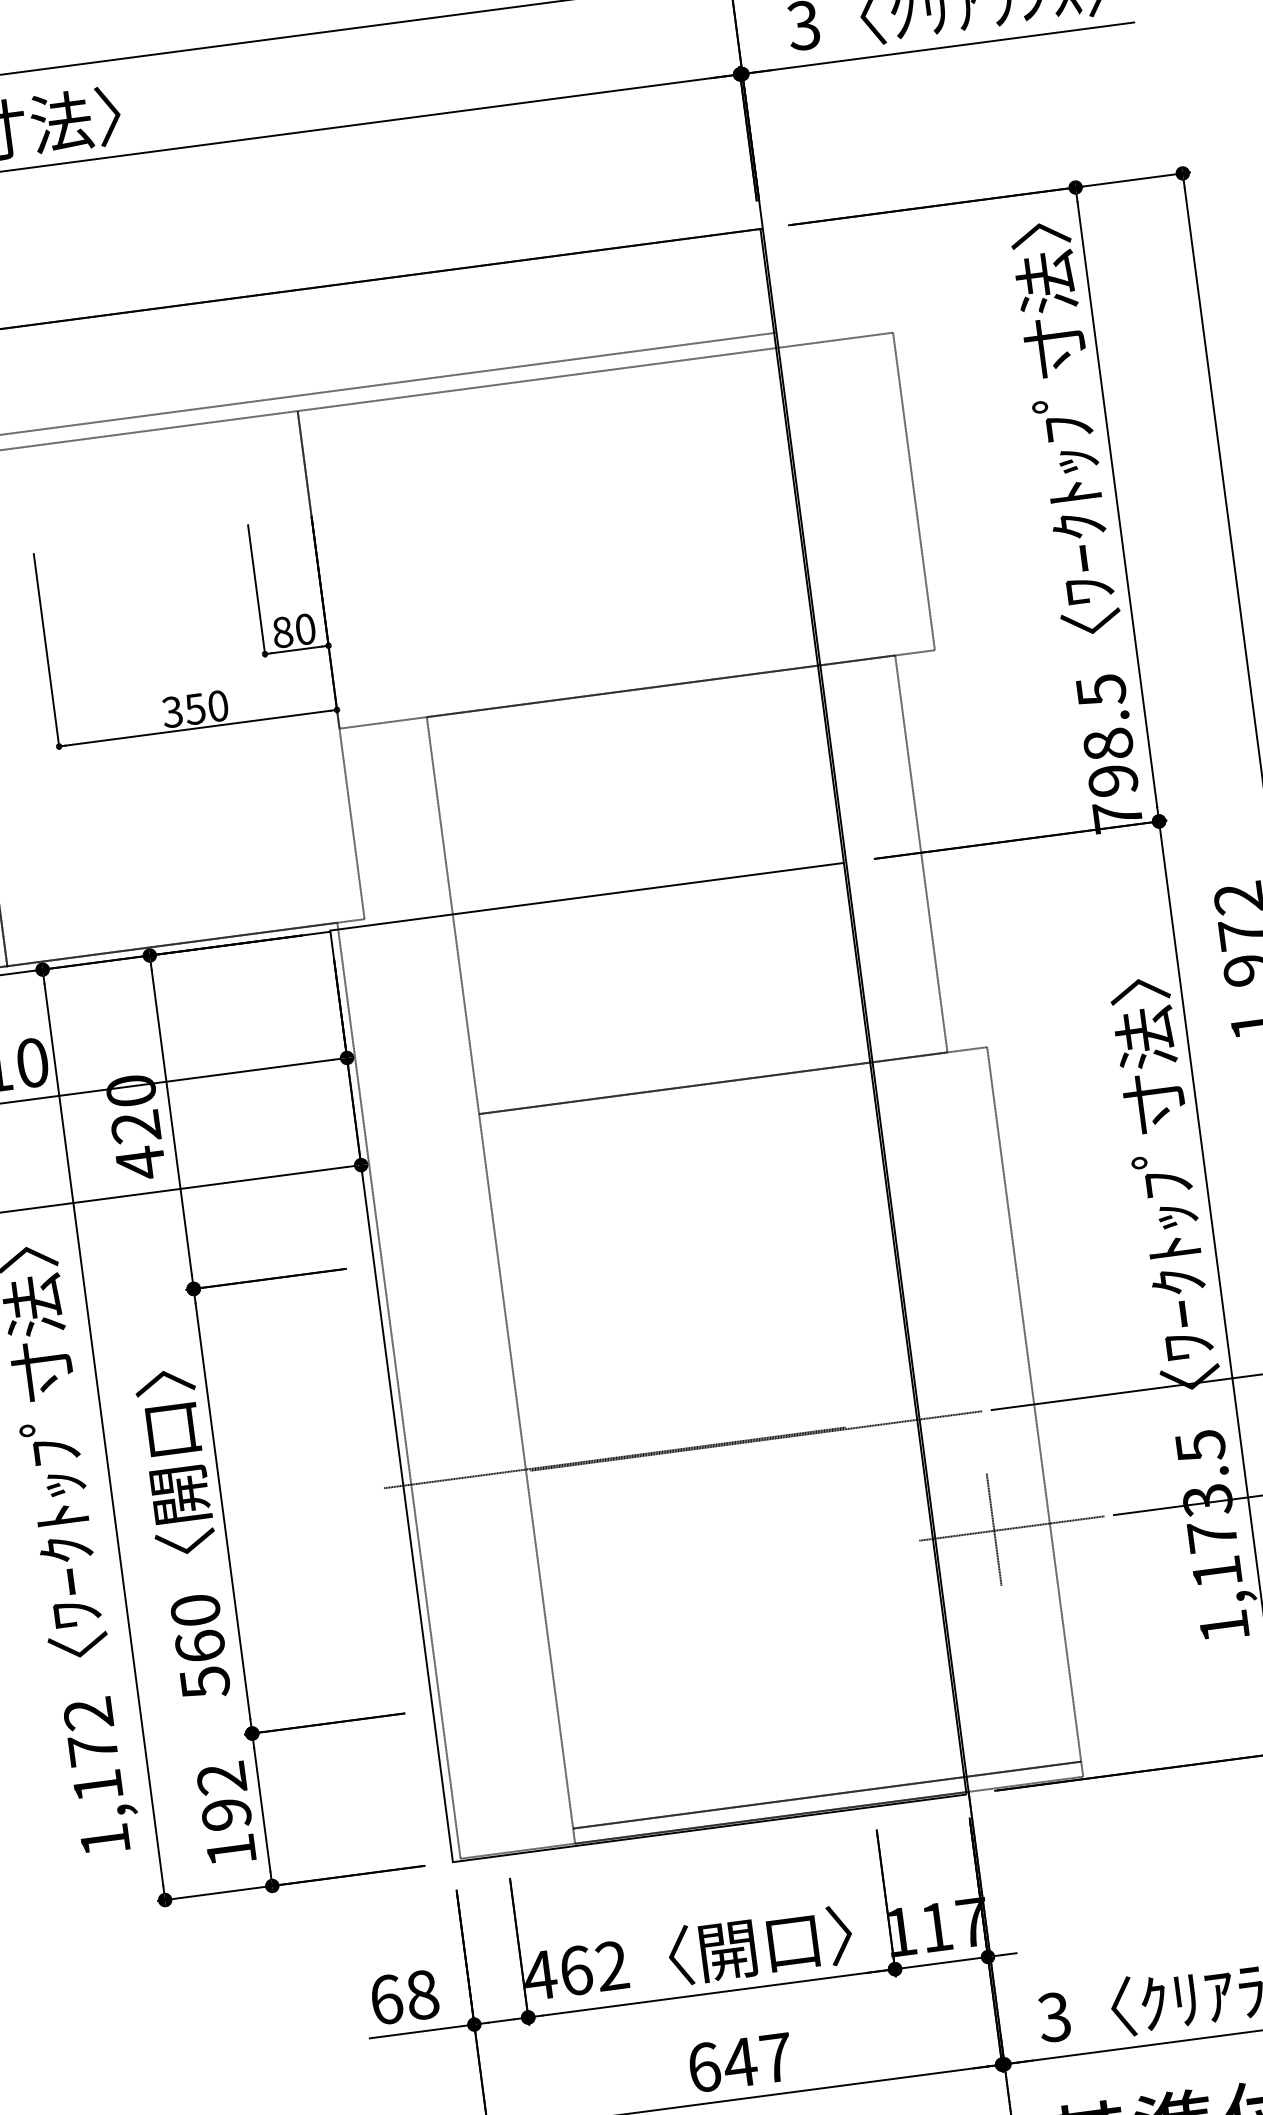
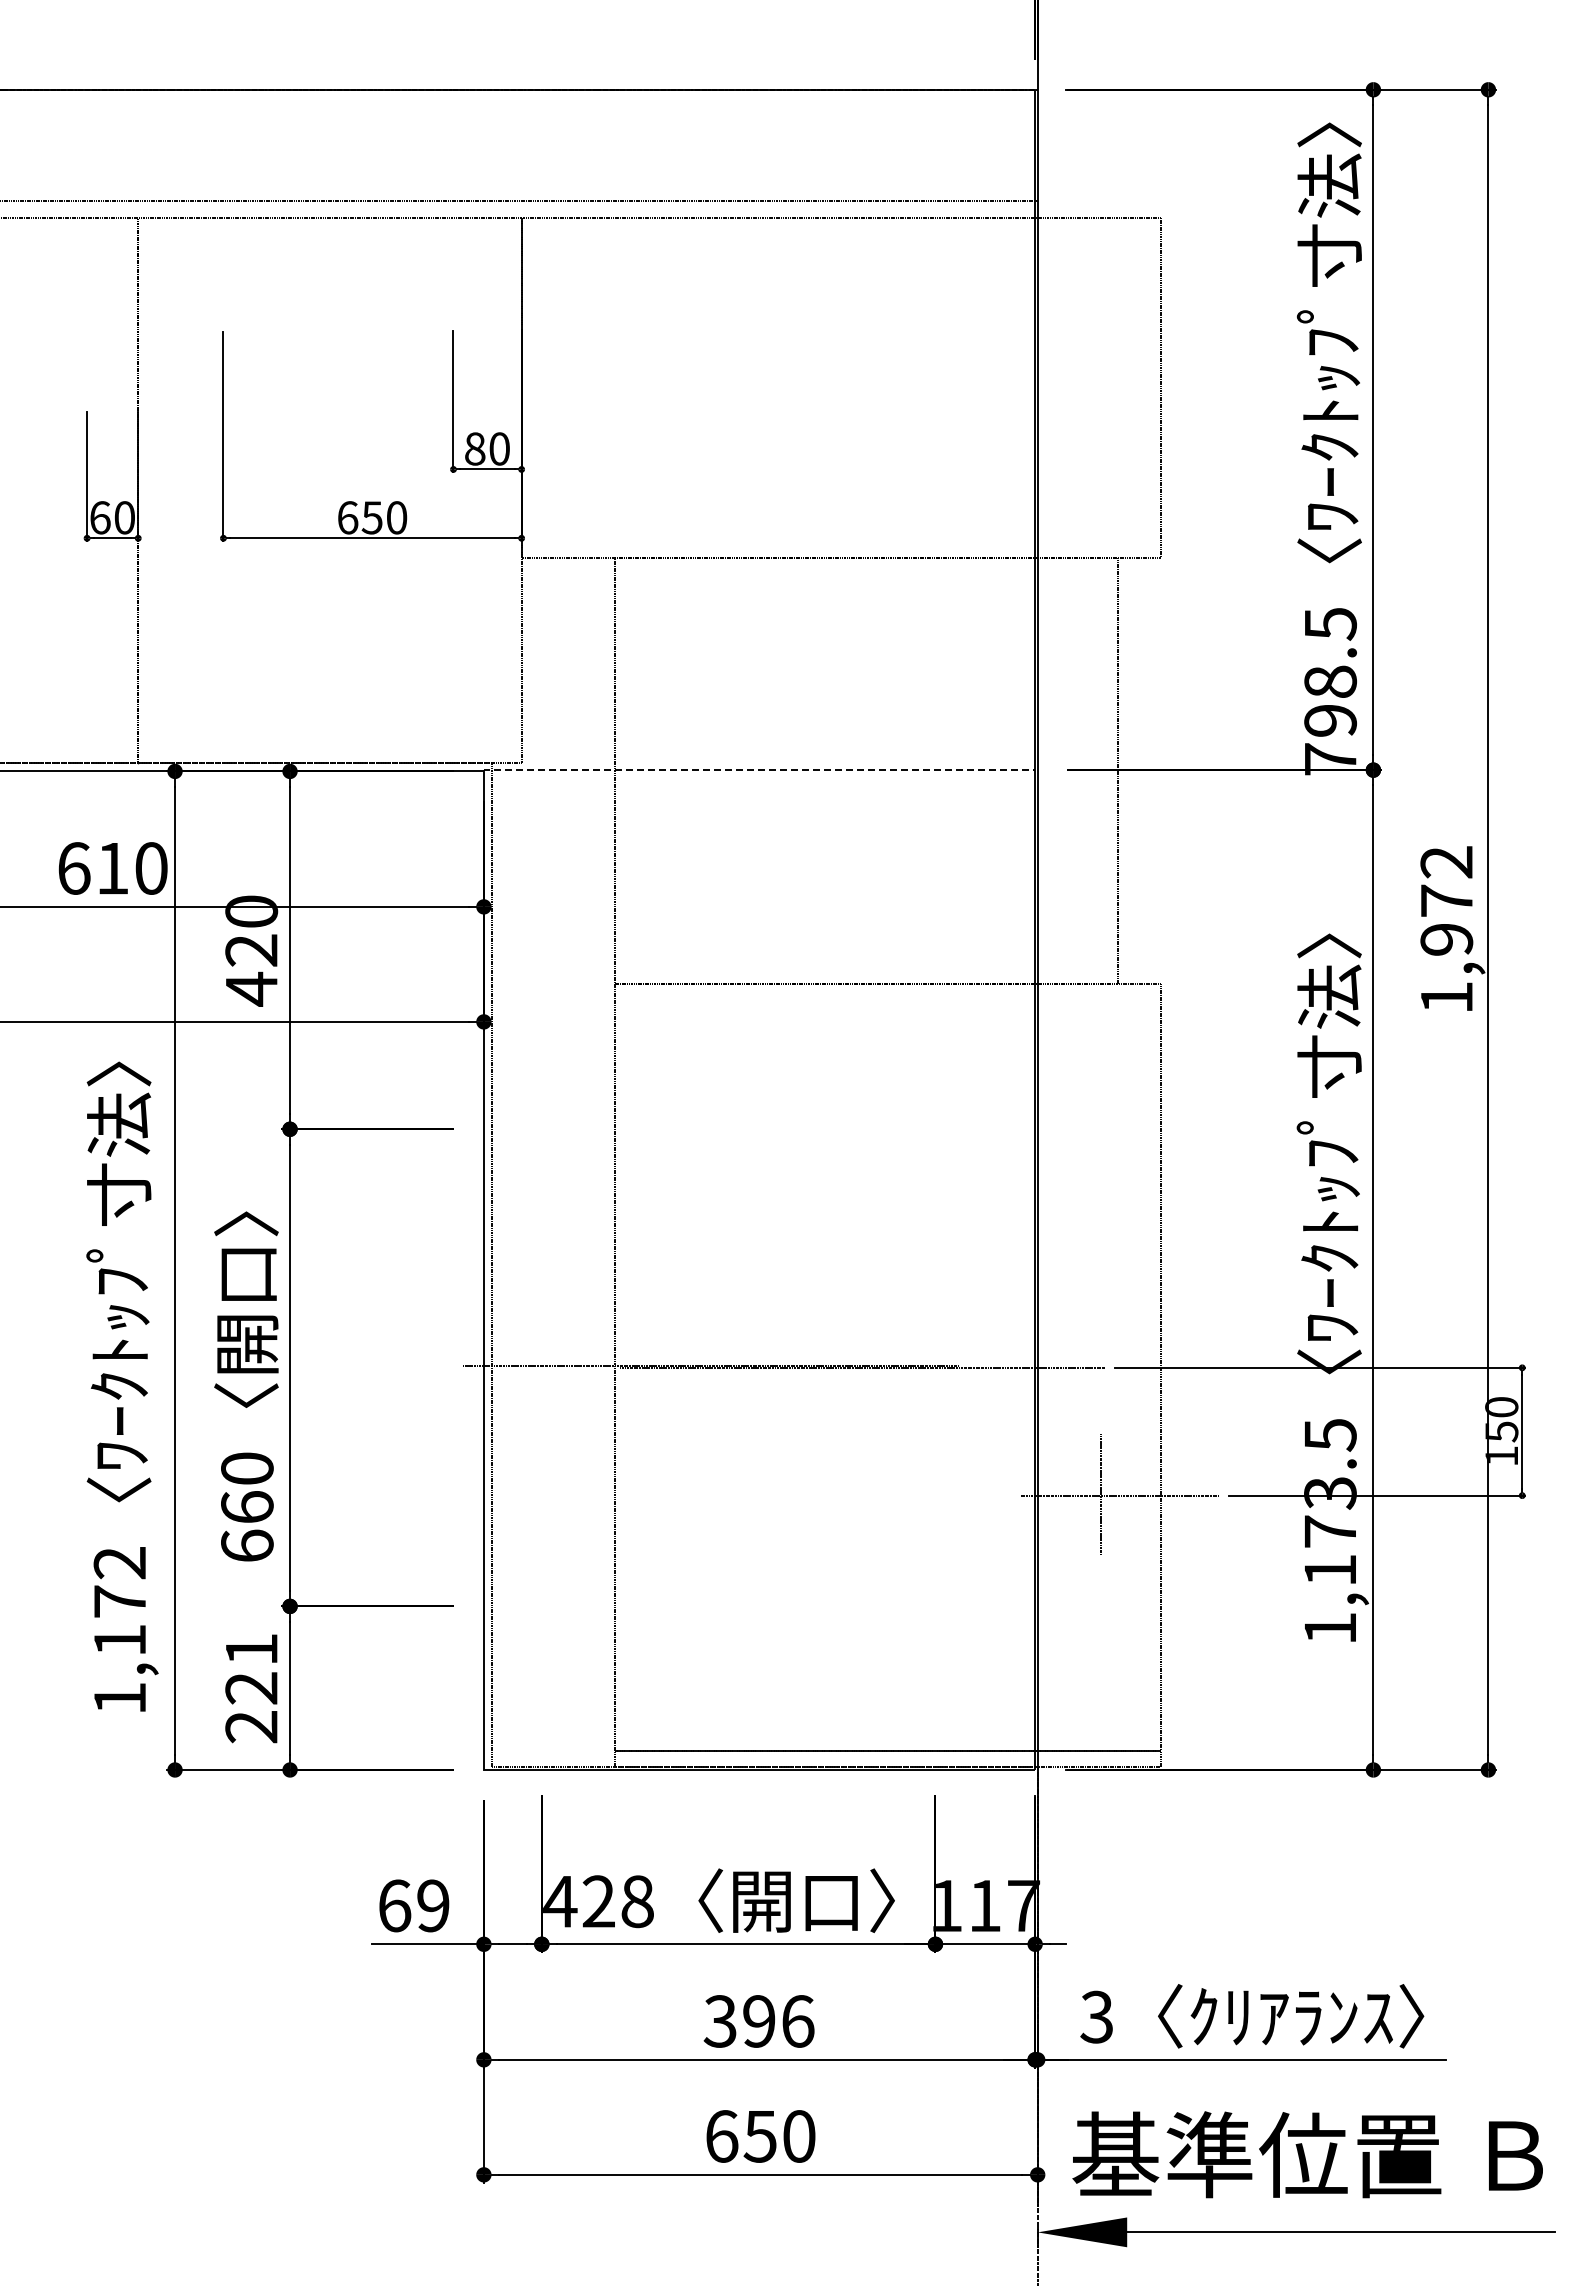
text: (172, 711) -> (347, 517), 350 -> 650
line: (586, 897) -> (758, 770), solid -> dashed
text: (205, 1682) -> (247, 1546), 560 -> 660
text: (226, 1814) -> (251, 1688), 192 -> 221
text: (593, 1968) -> (617, 1901), 462 -> 428
text: (422, 1994) -> (433, 1905), 68 -> 69
text: (739, 2062) -> (758, 2021), 647 -> 396

